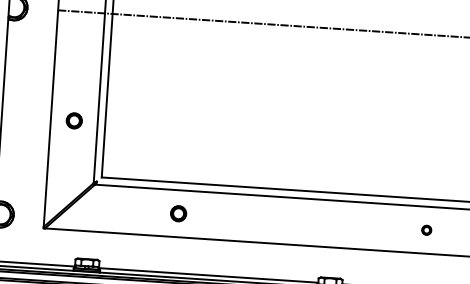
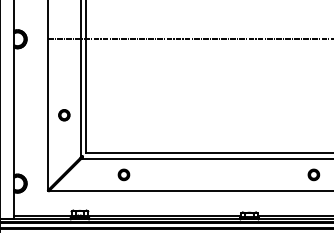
part: (177, 213) -> (123, 174), moved
part: (426, 229) -> (313, 174), size x1.67

